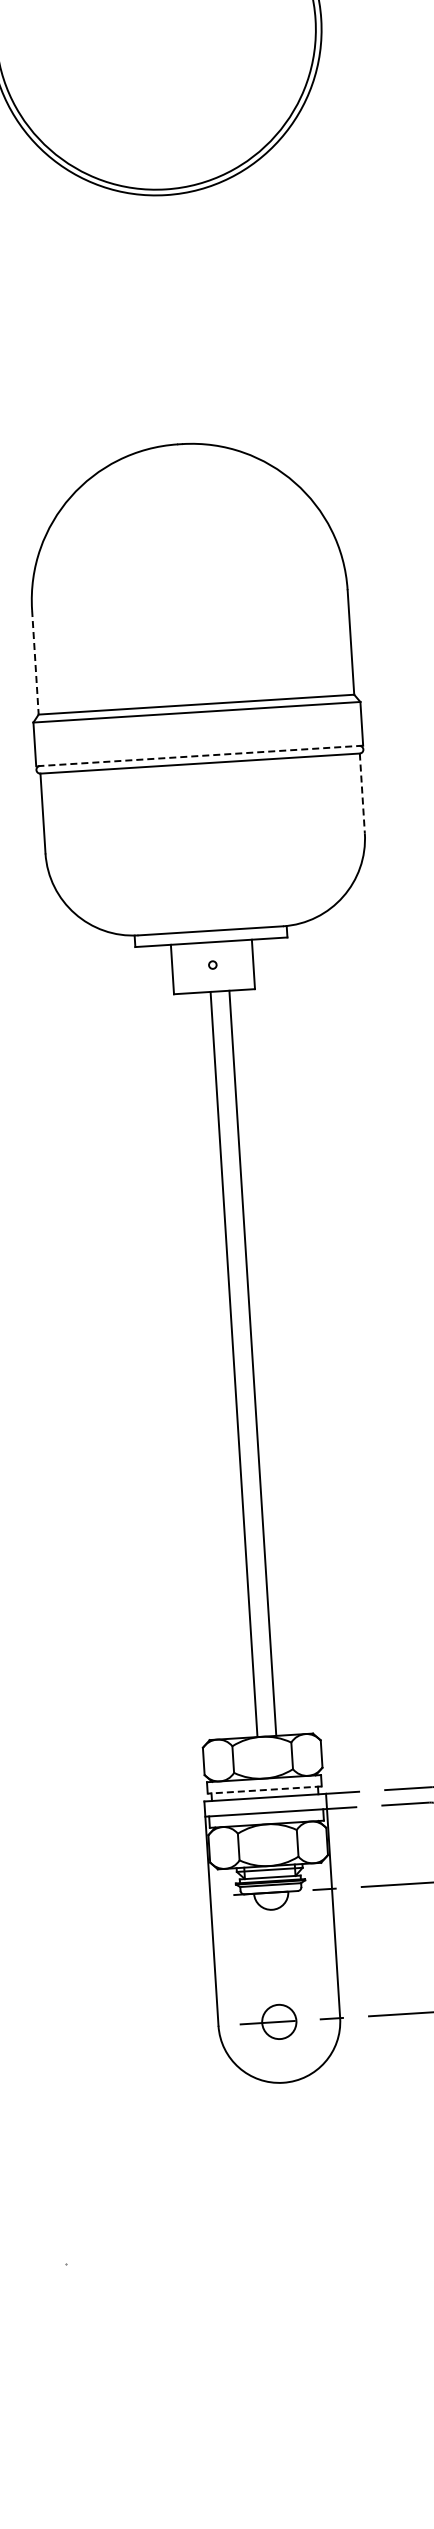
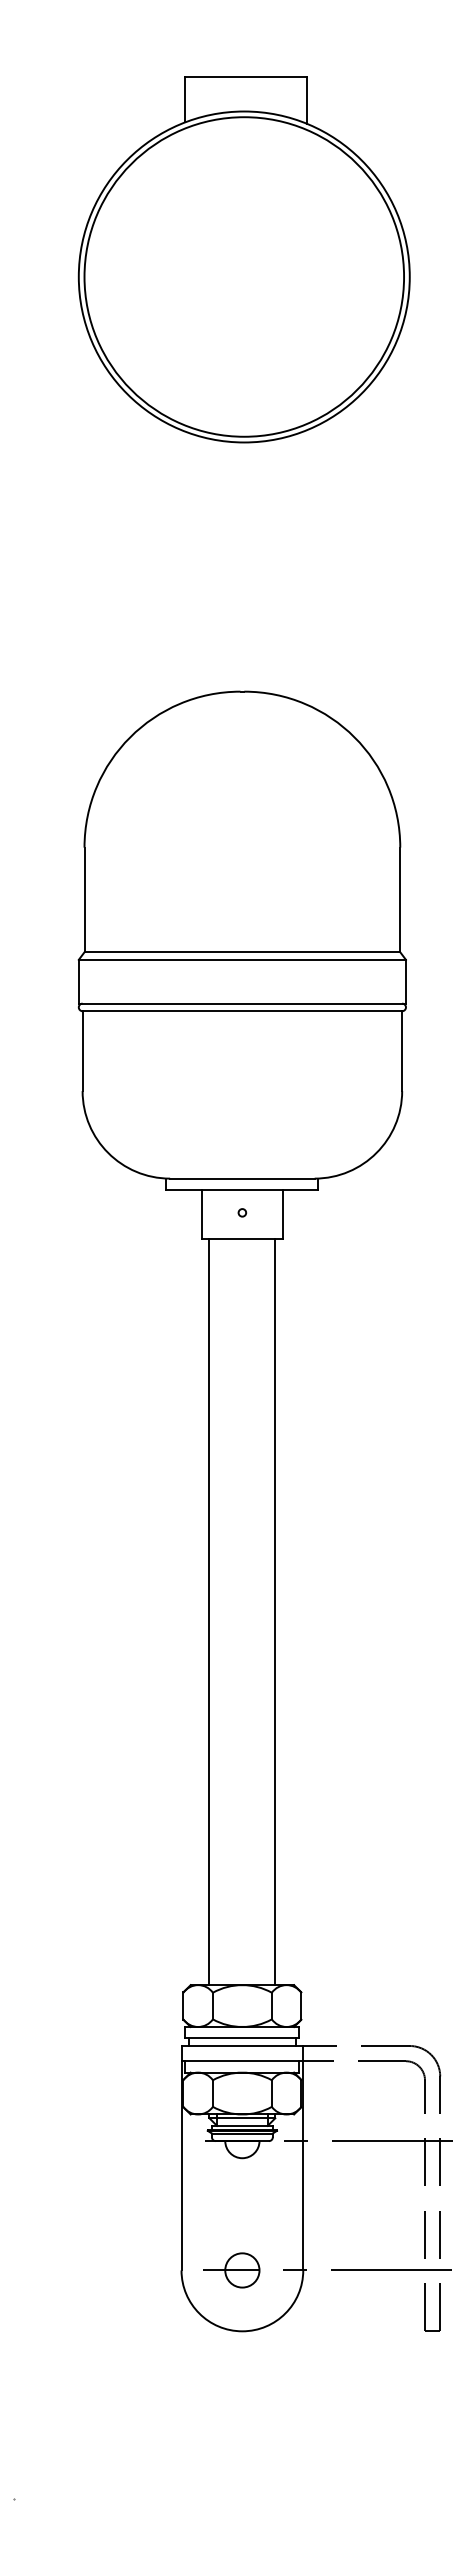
line: (35, 662) -> (84, 900), dashed -> solid
line: (199, 755) -> (242, 1003), dashed -> solid
line: (362, 793) -> (402, 1051), dashed -> solid
line: (253, 1363) -> (275, 1612), moved
line: (234, 1364) -> (209, 1612), moved
line: (263, 1790) -> (241, 2038), dashed -> solid

